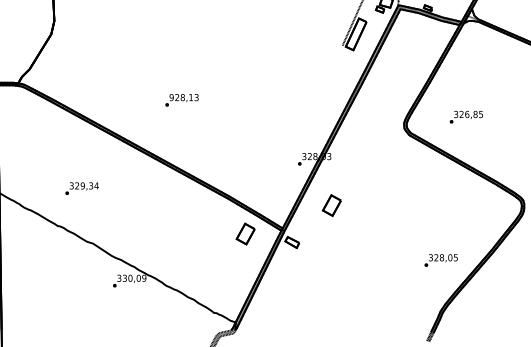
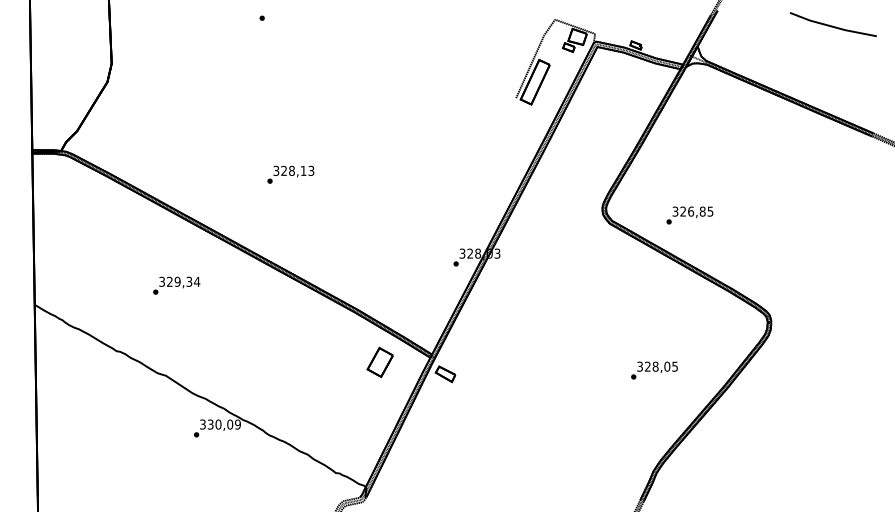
text: (171, 97) -> (276, 170), 928,13 -> 328,13
text: (466, 117) -> (689, 215), moved
text: (81, 188) -> (176, 285), moved
part: (331, 204) -> (500, 321), removed
text: (441, 260) -> (654, 370), moved

